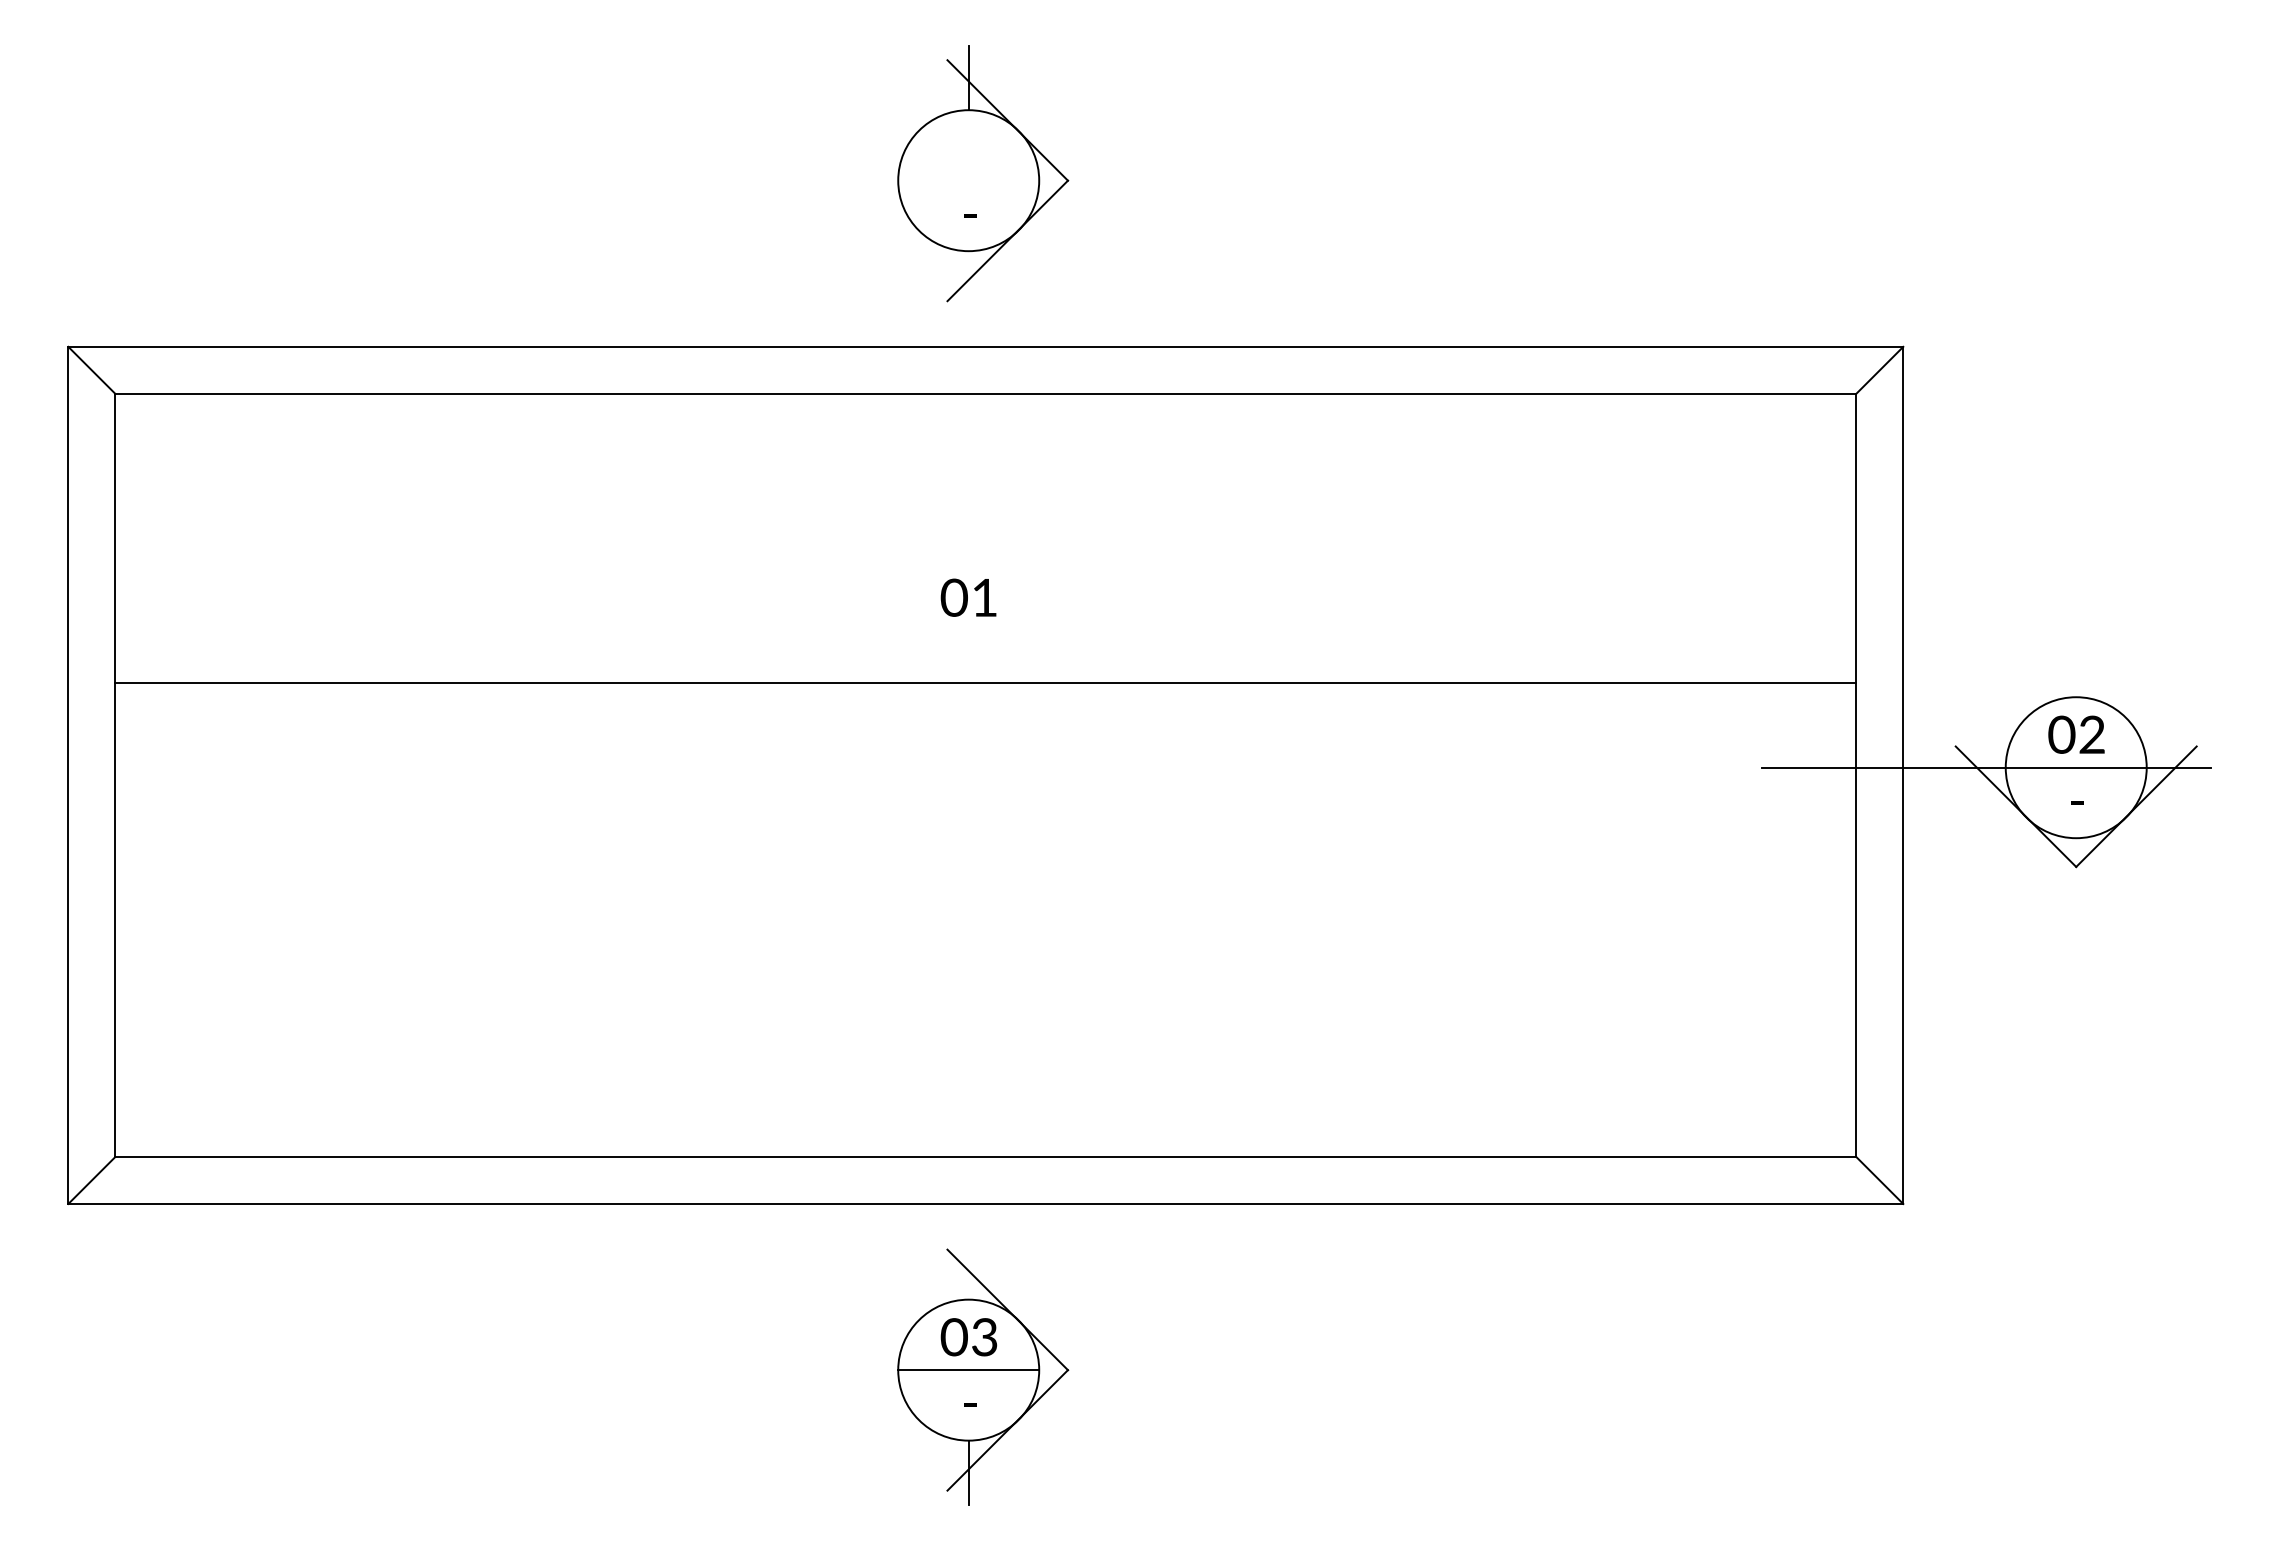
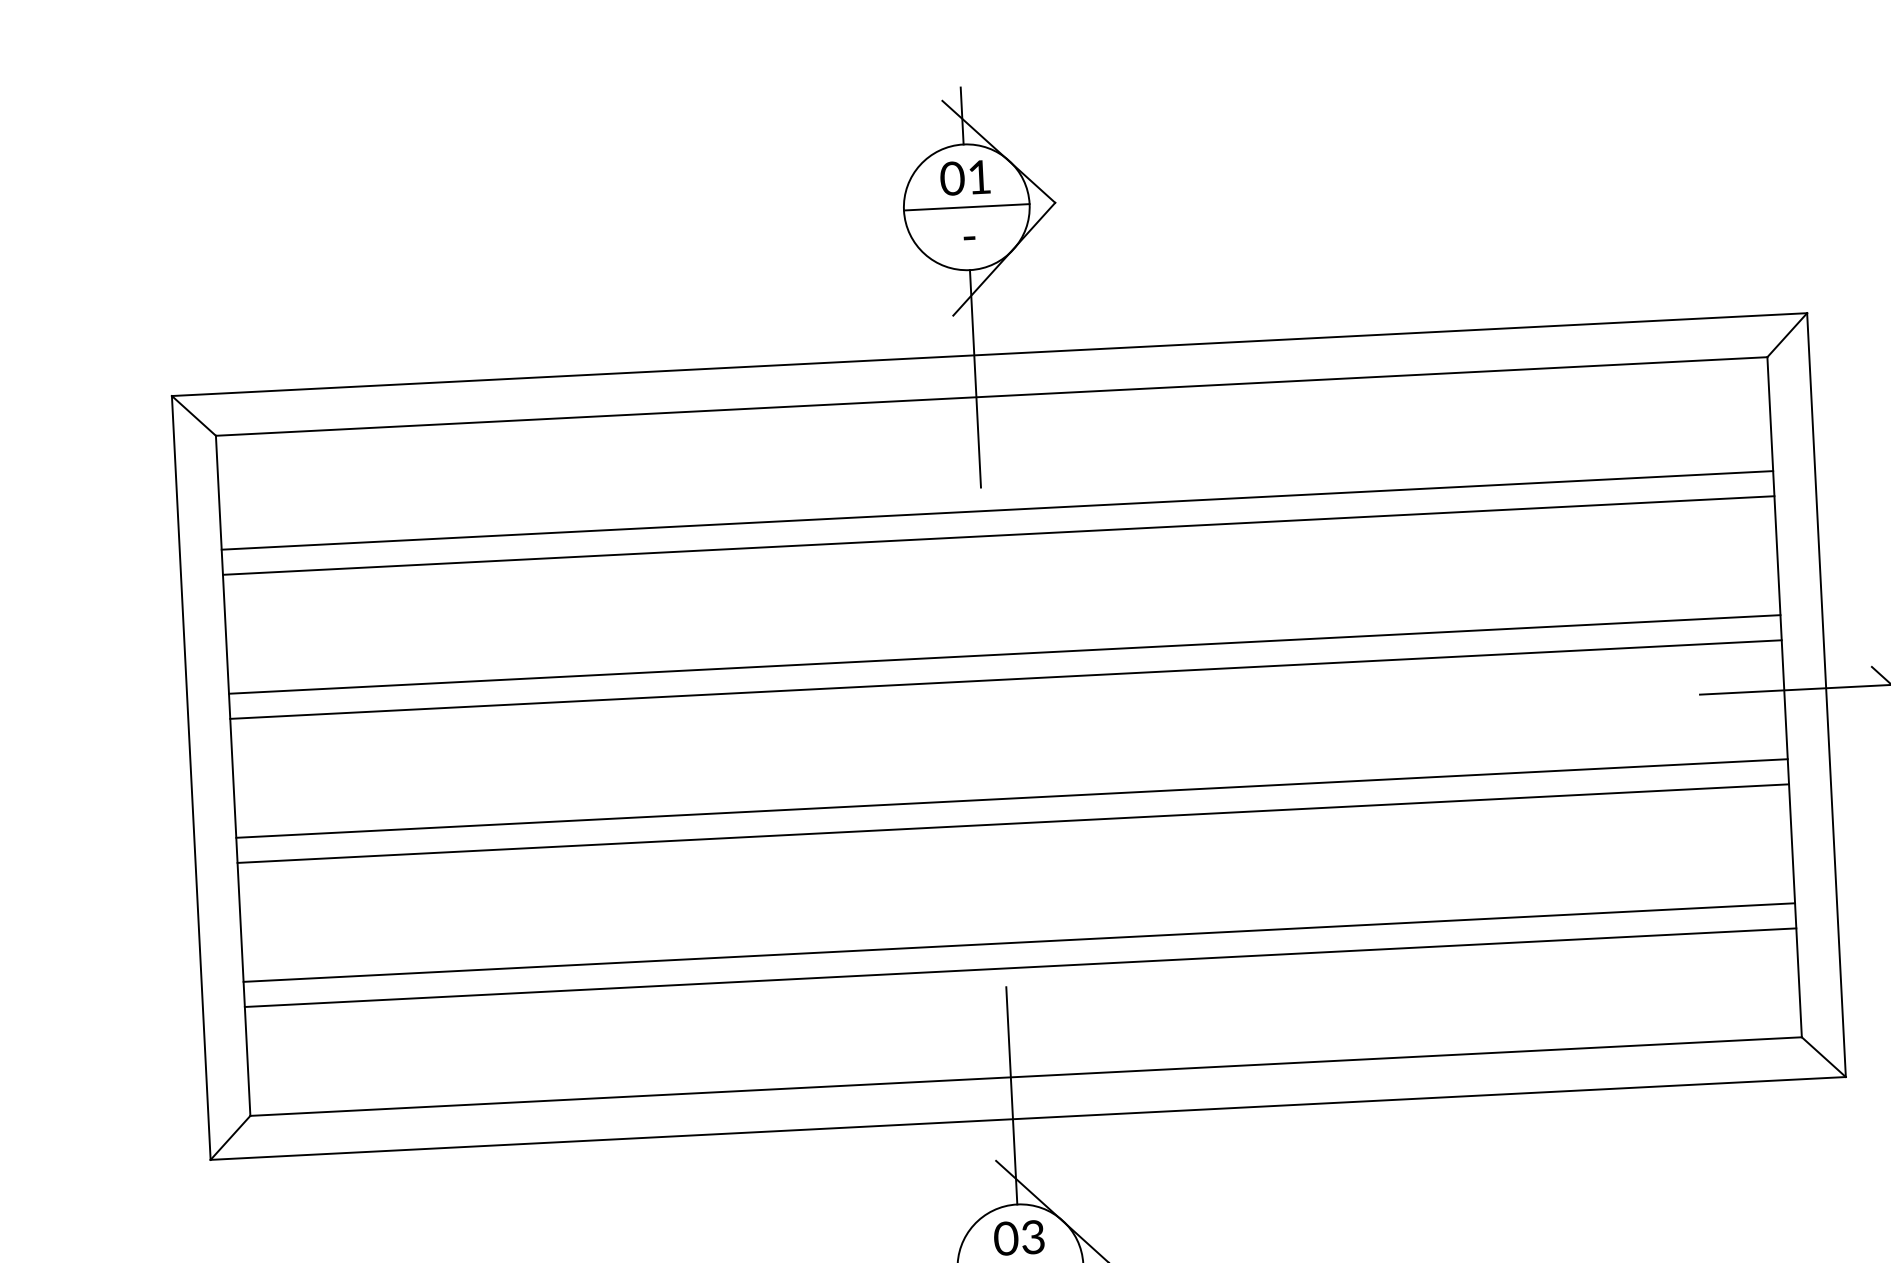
line: (968, 180) -> (966, 207), added
line: (968, 373) -> (975, 379), added
line: (985, 521) -> (997, 510), added
line: (985, 549) -> (998, 535), added
text: (968, 597) -> (965, 177), moved
line: (985, 711) -> (1005, 679), added
line: (985, 844) -> (1011, 798), added
line: (985, 873) -> (1013, 823), added
line: (985, 1006) -> (1019, 942), added
line: (985, 1034) -> (1020, 967), added
line: (968, 1177) -> (1011, 1095), added

